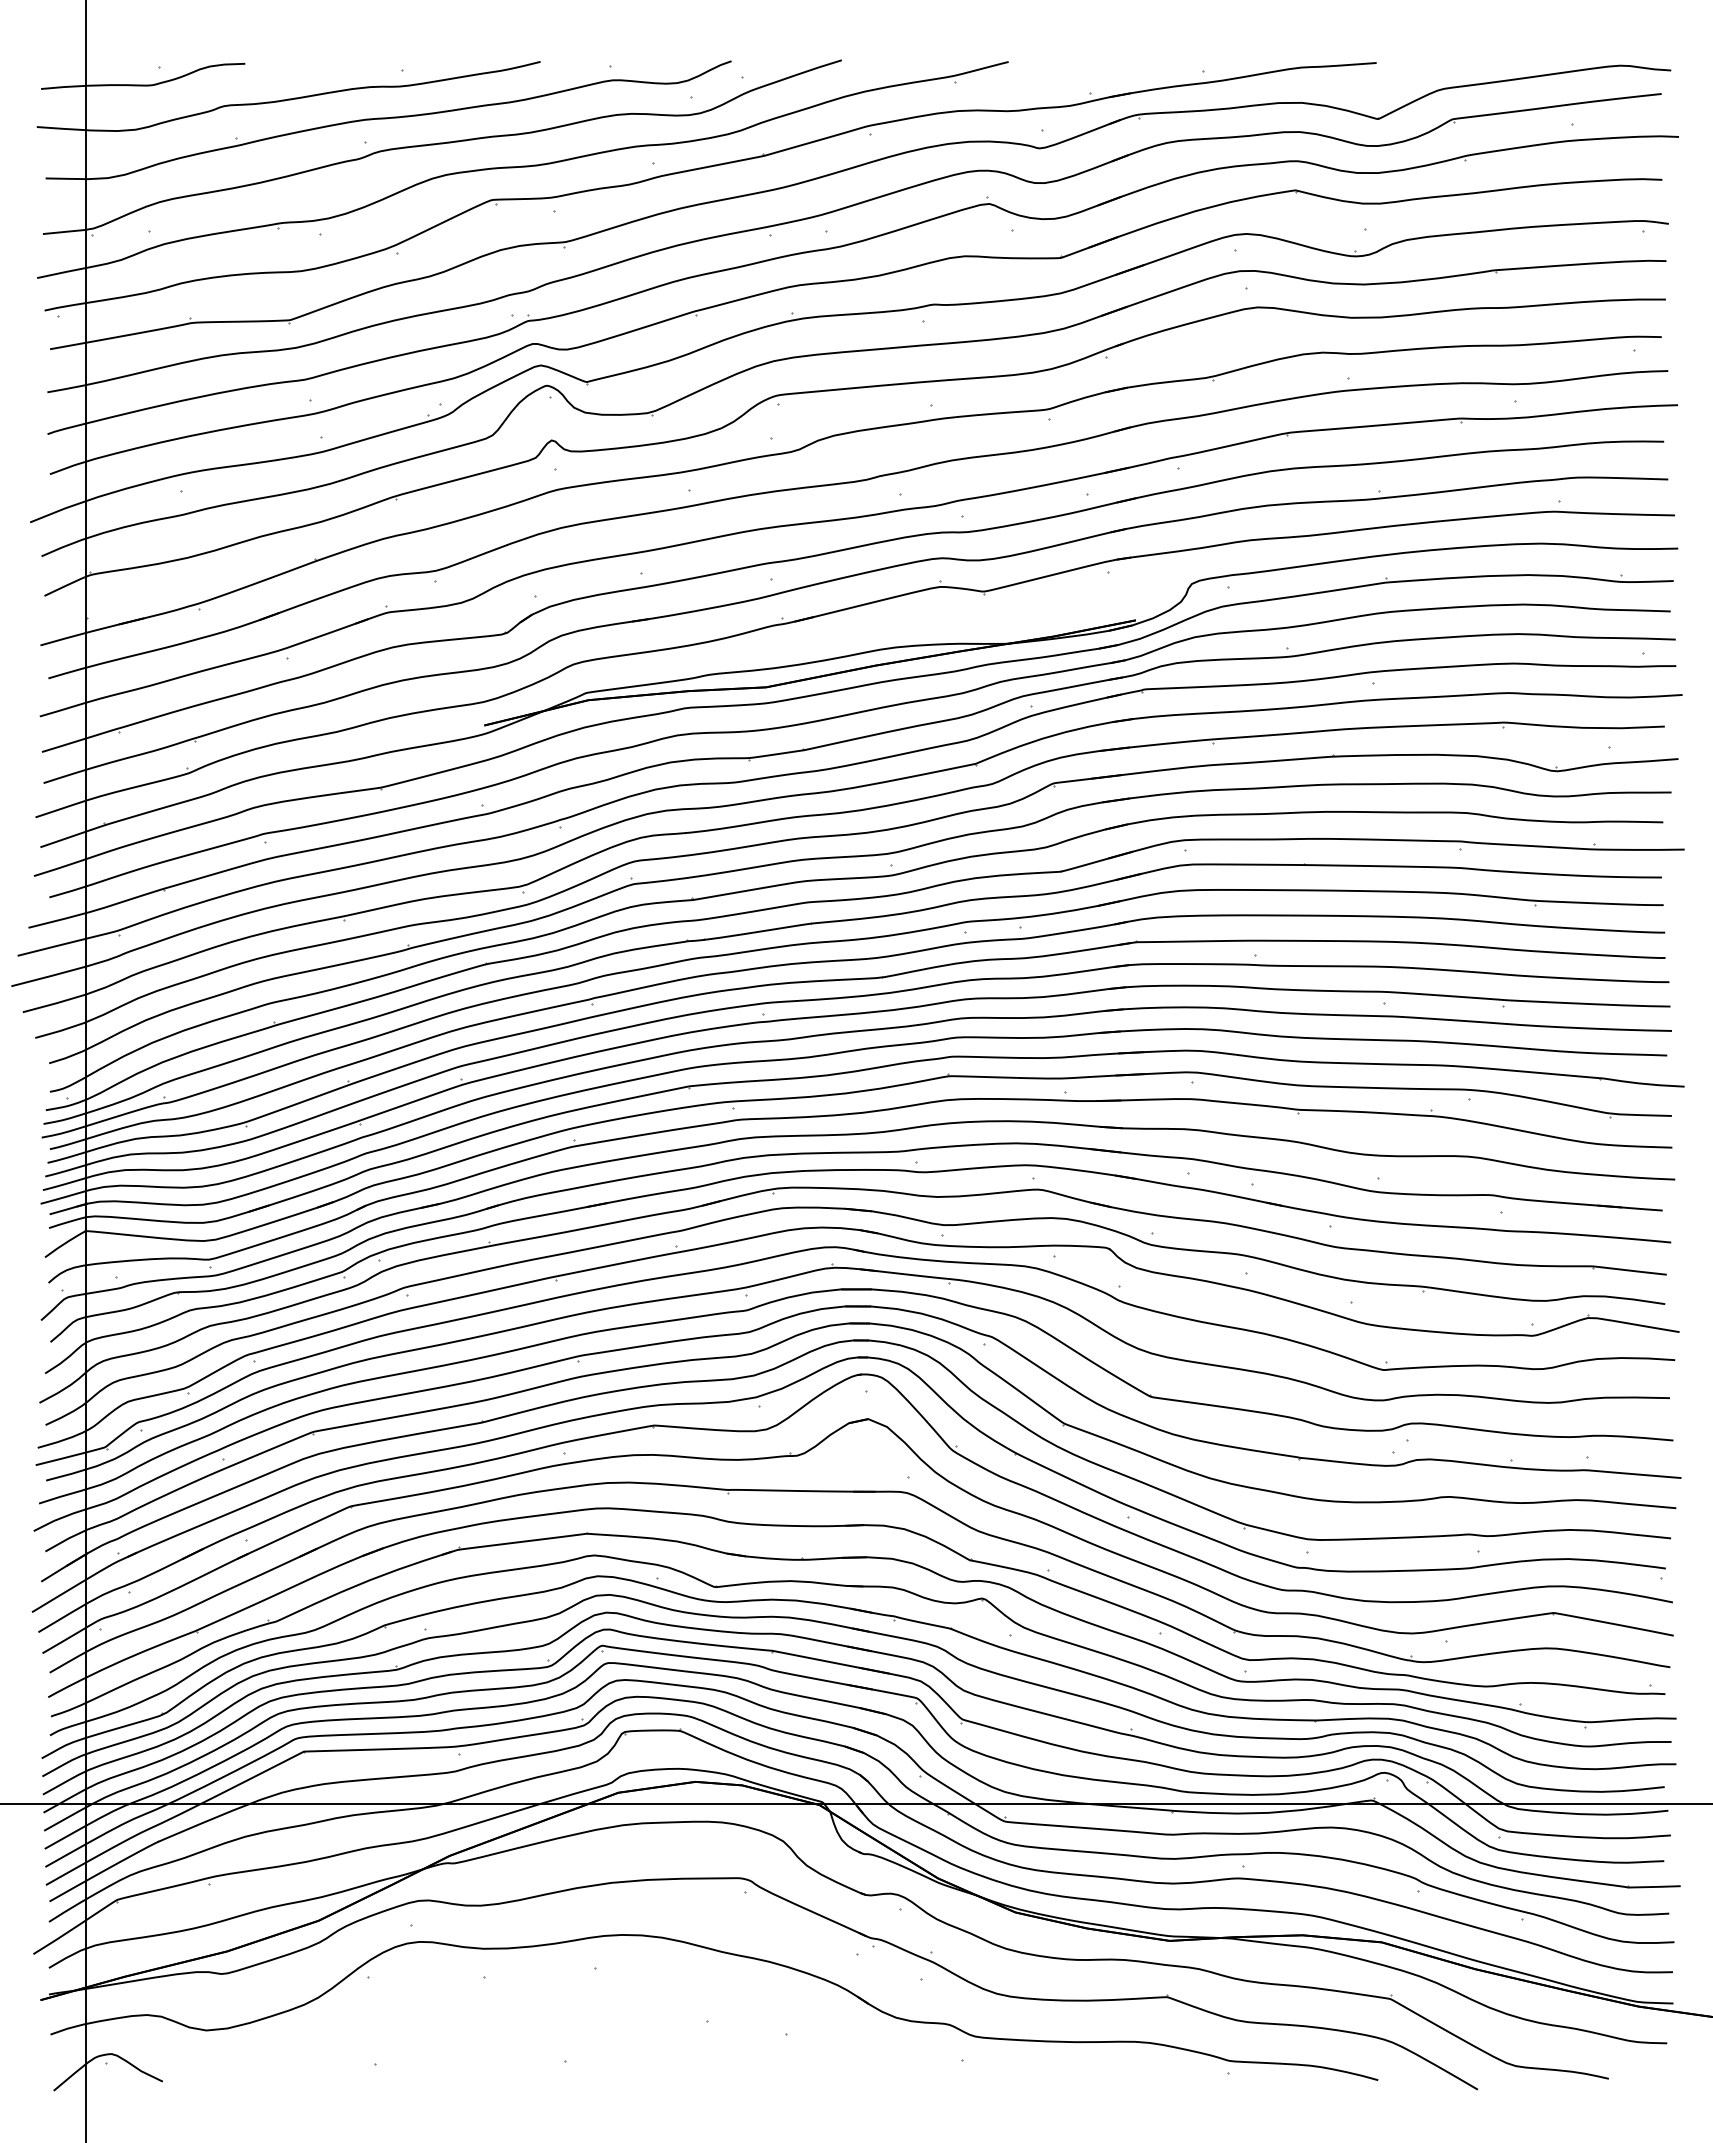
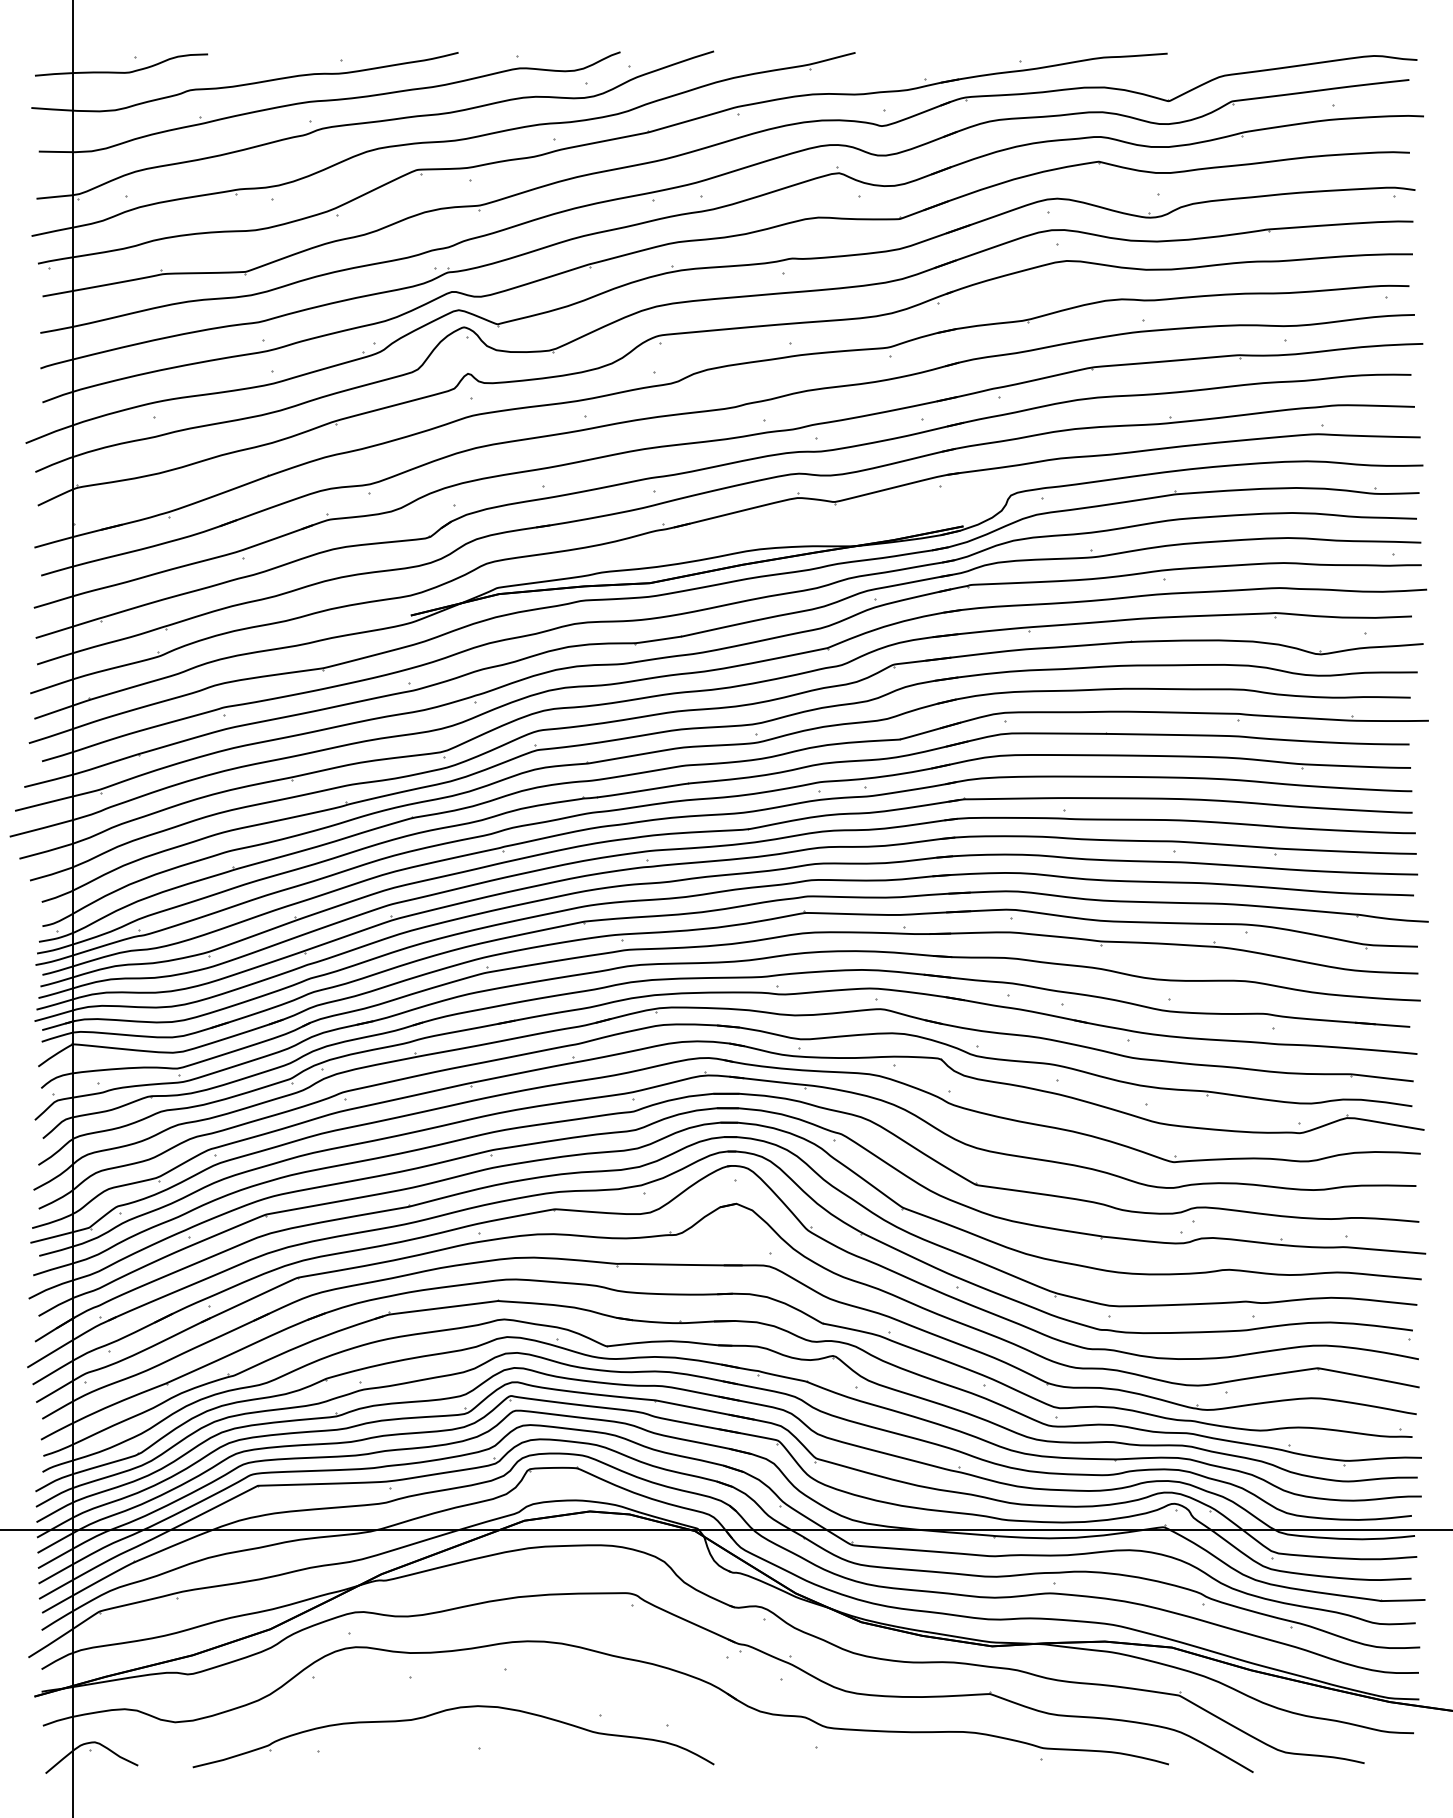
part: (531, 2016) -> (450, 1710), added

